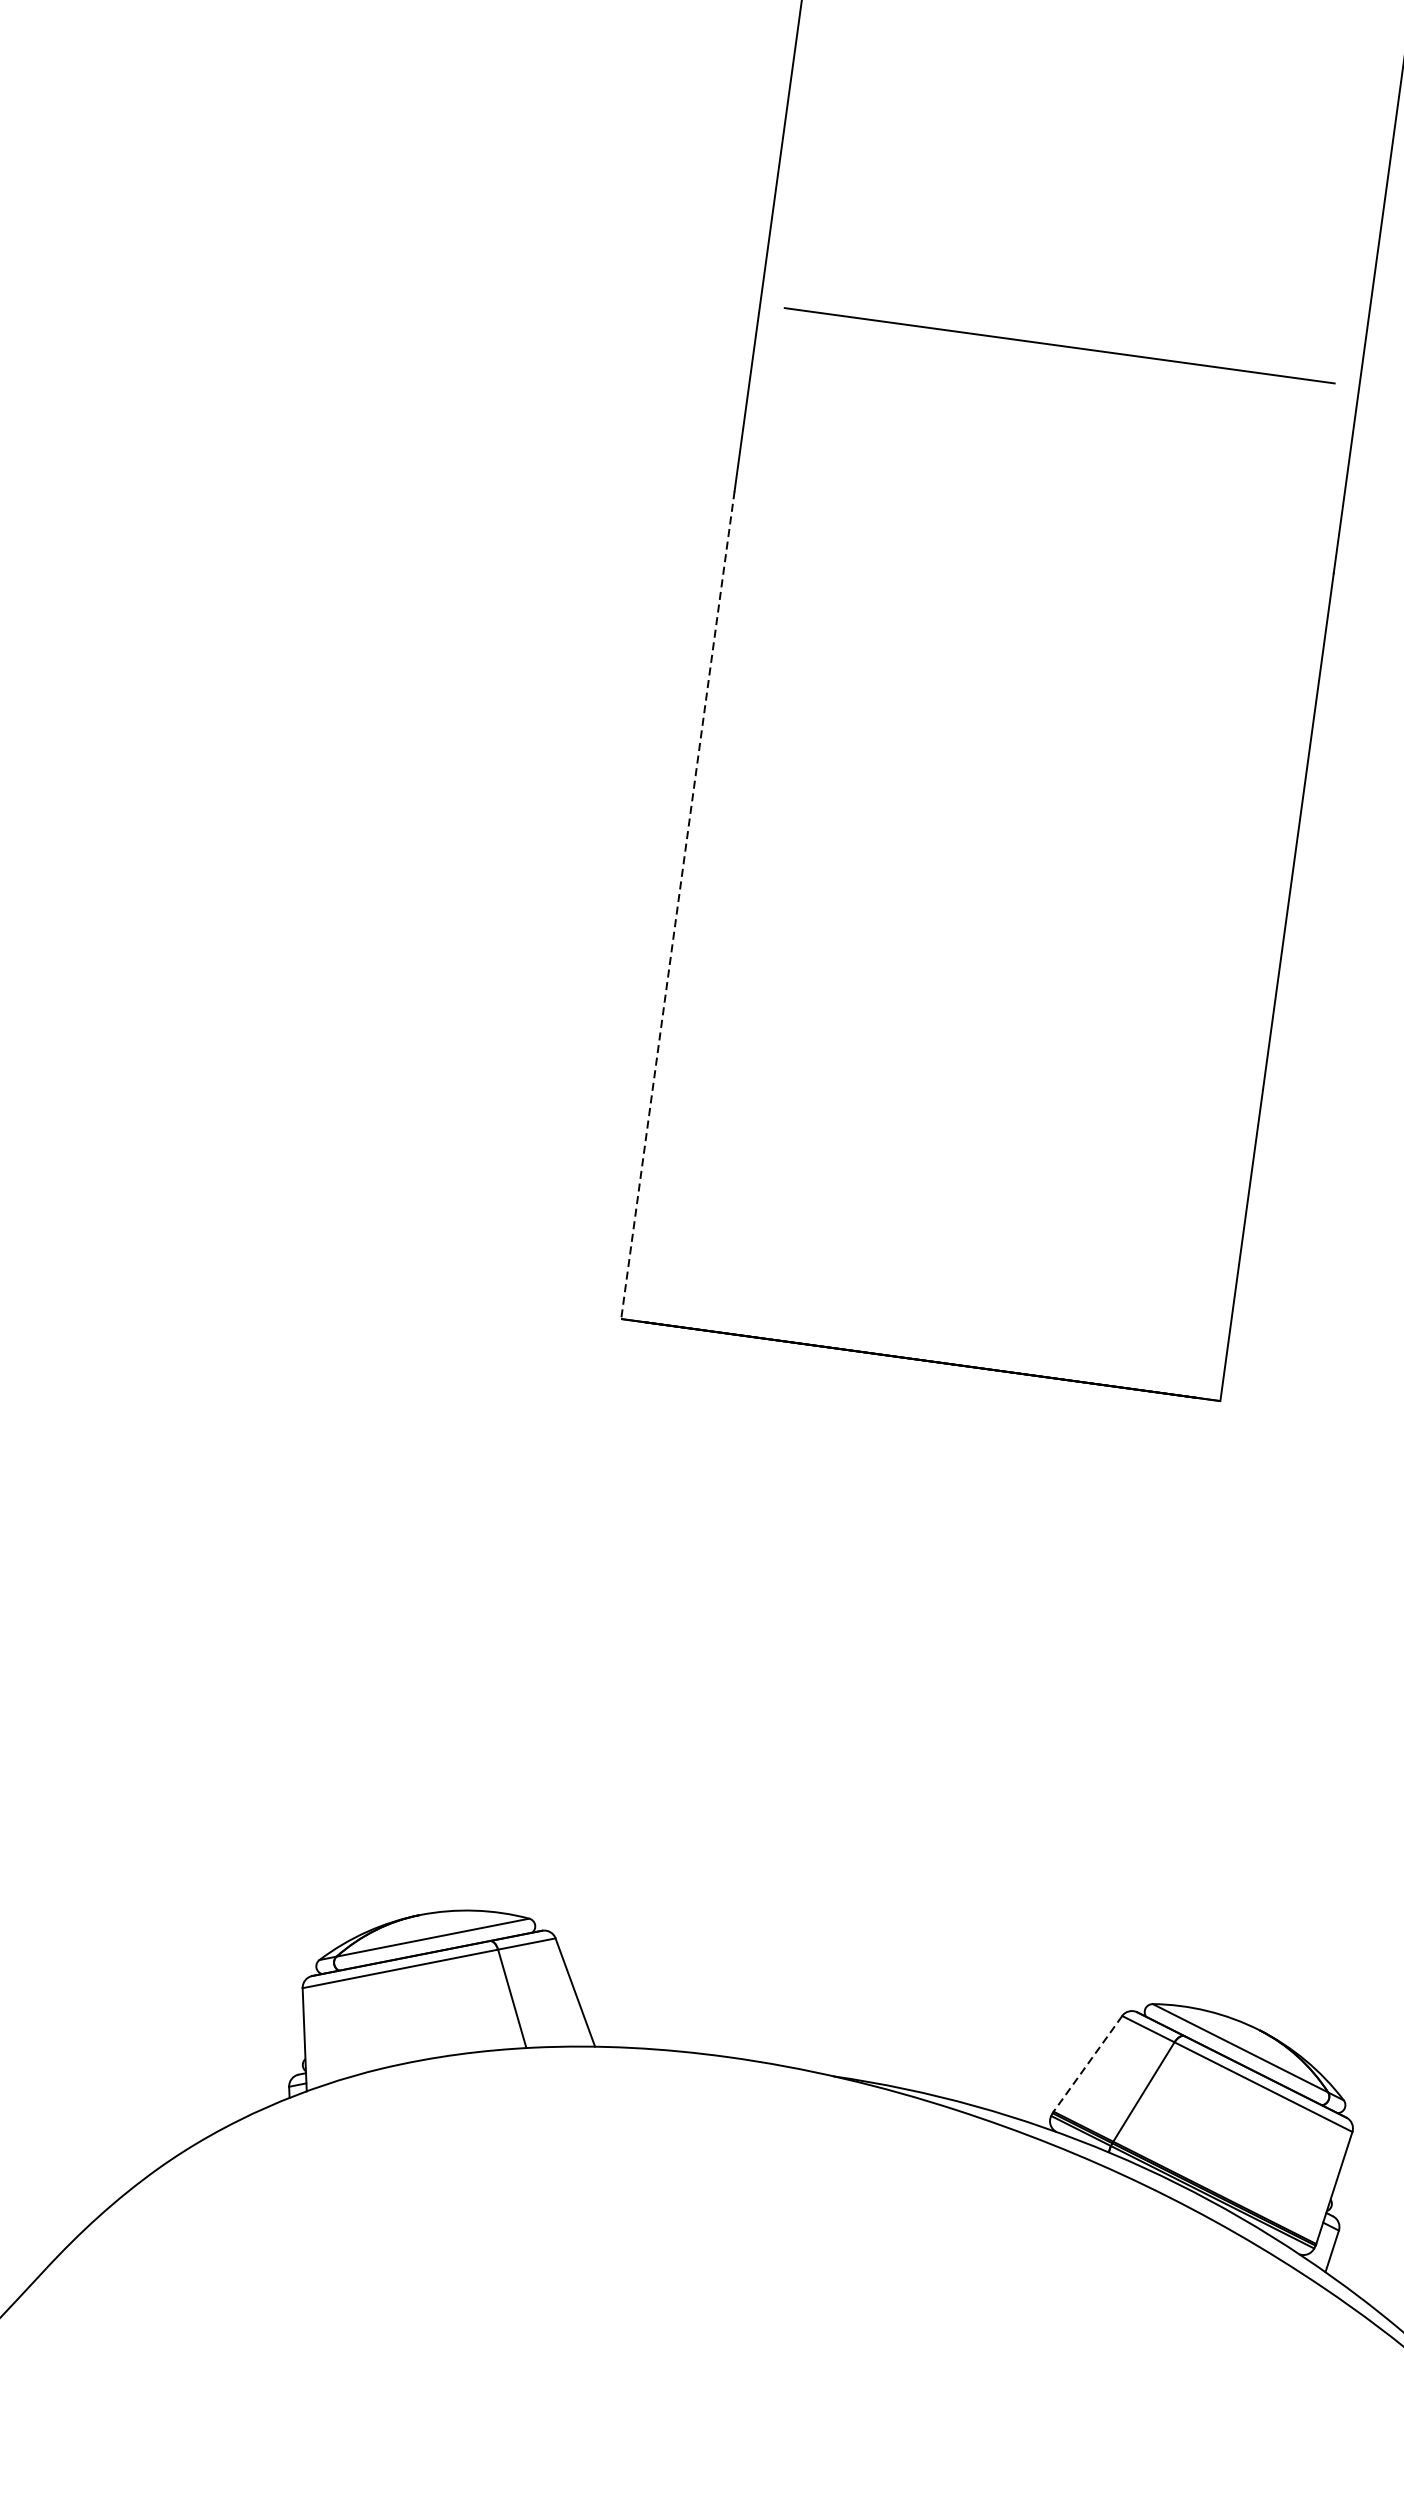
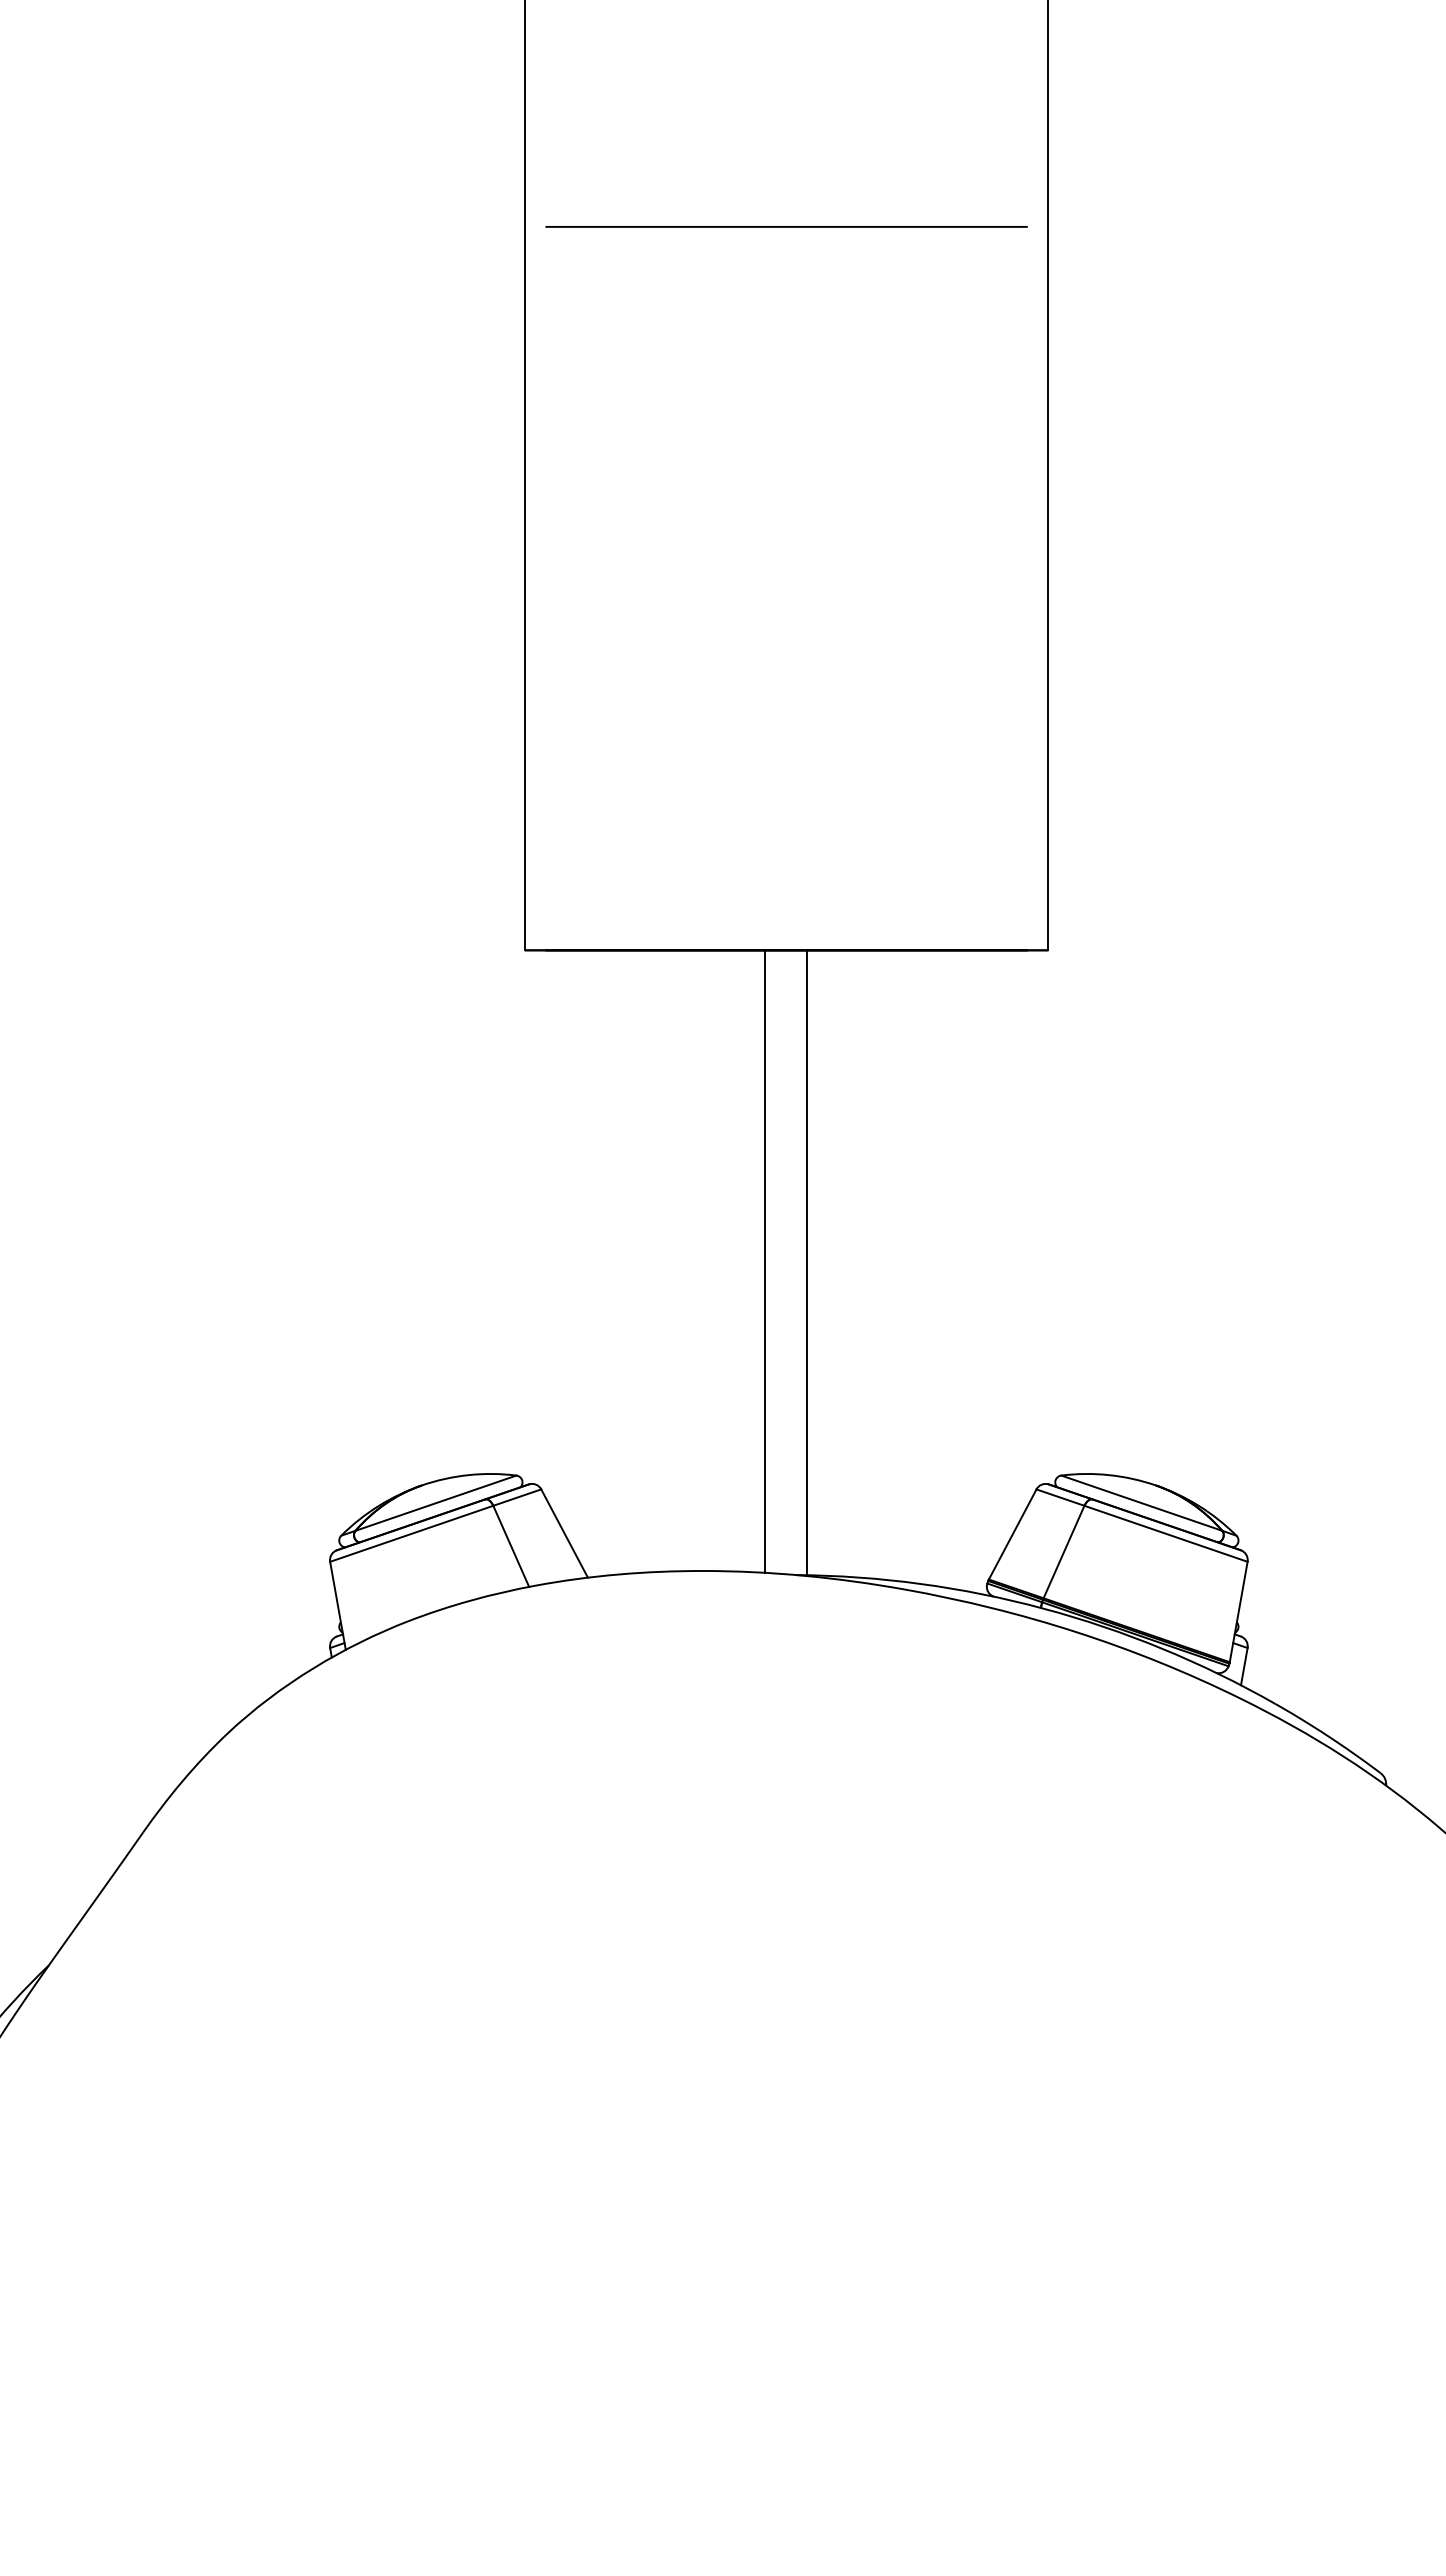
line: (1059, 345) -> (786, 226), moved
line: (677, 904) -> (524, 588), dashed -> solid
line: (847, 1712) -> (765, 1261), added
line: (894, 1720) -> (806, 1262), added
line: (1087, 2063) -> (1012, 1534), dashed -> solid

